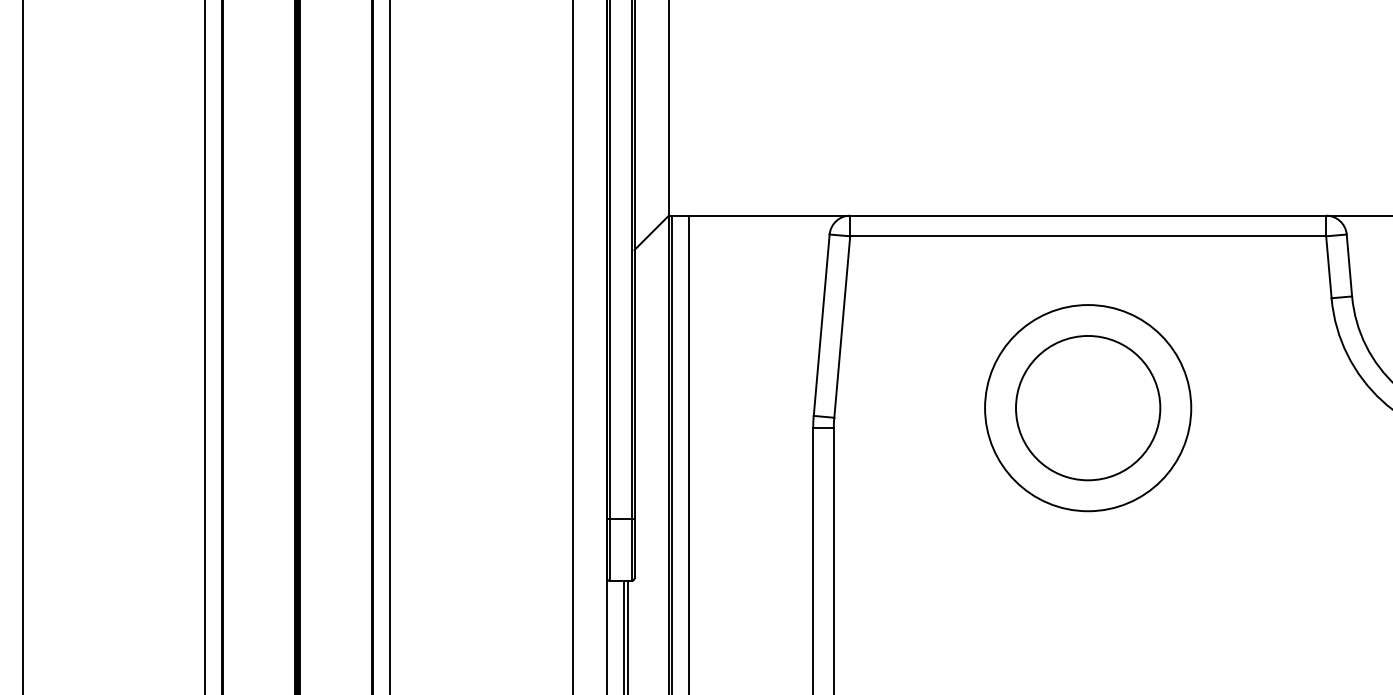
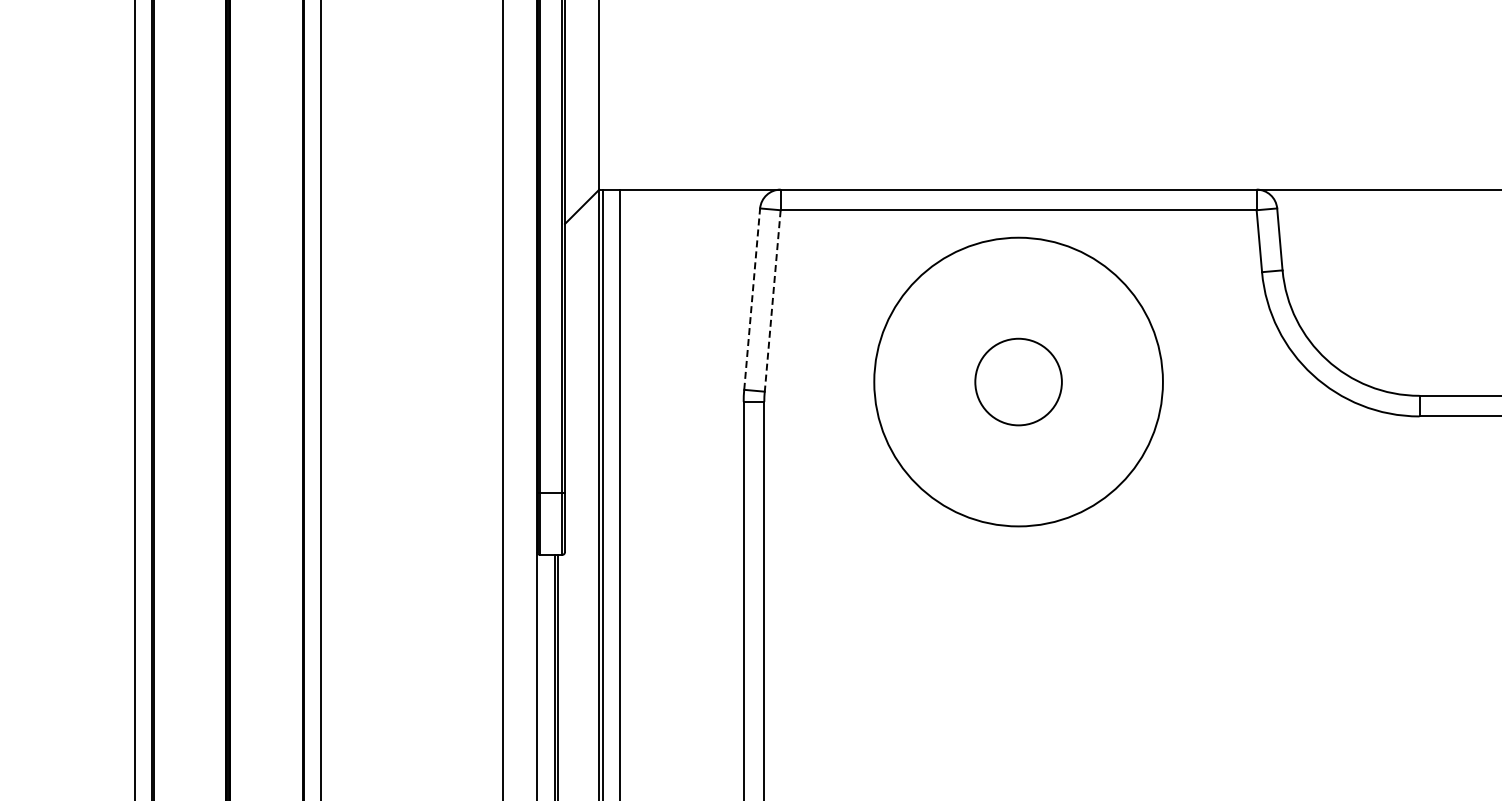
line: (822, 324) -> (752, 298), solid -> dashed
line: (842, 327) -> (772, 301), solid -> dashed
circle: (1088, 407) -> (1018, 381), size x0.6
circle: (1088, 407) -> (1018, 381), size x1.4

